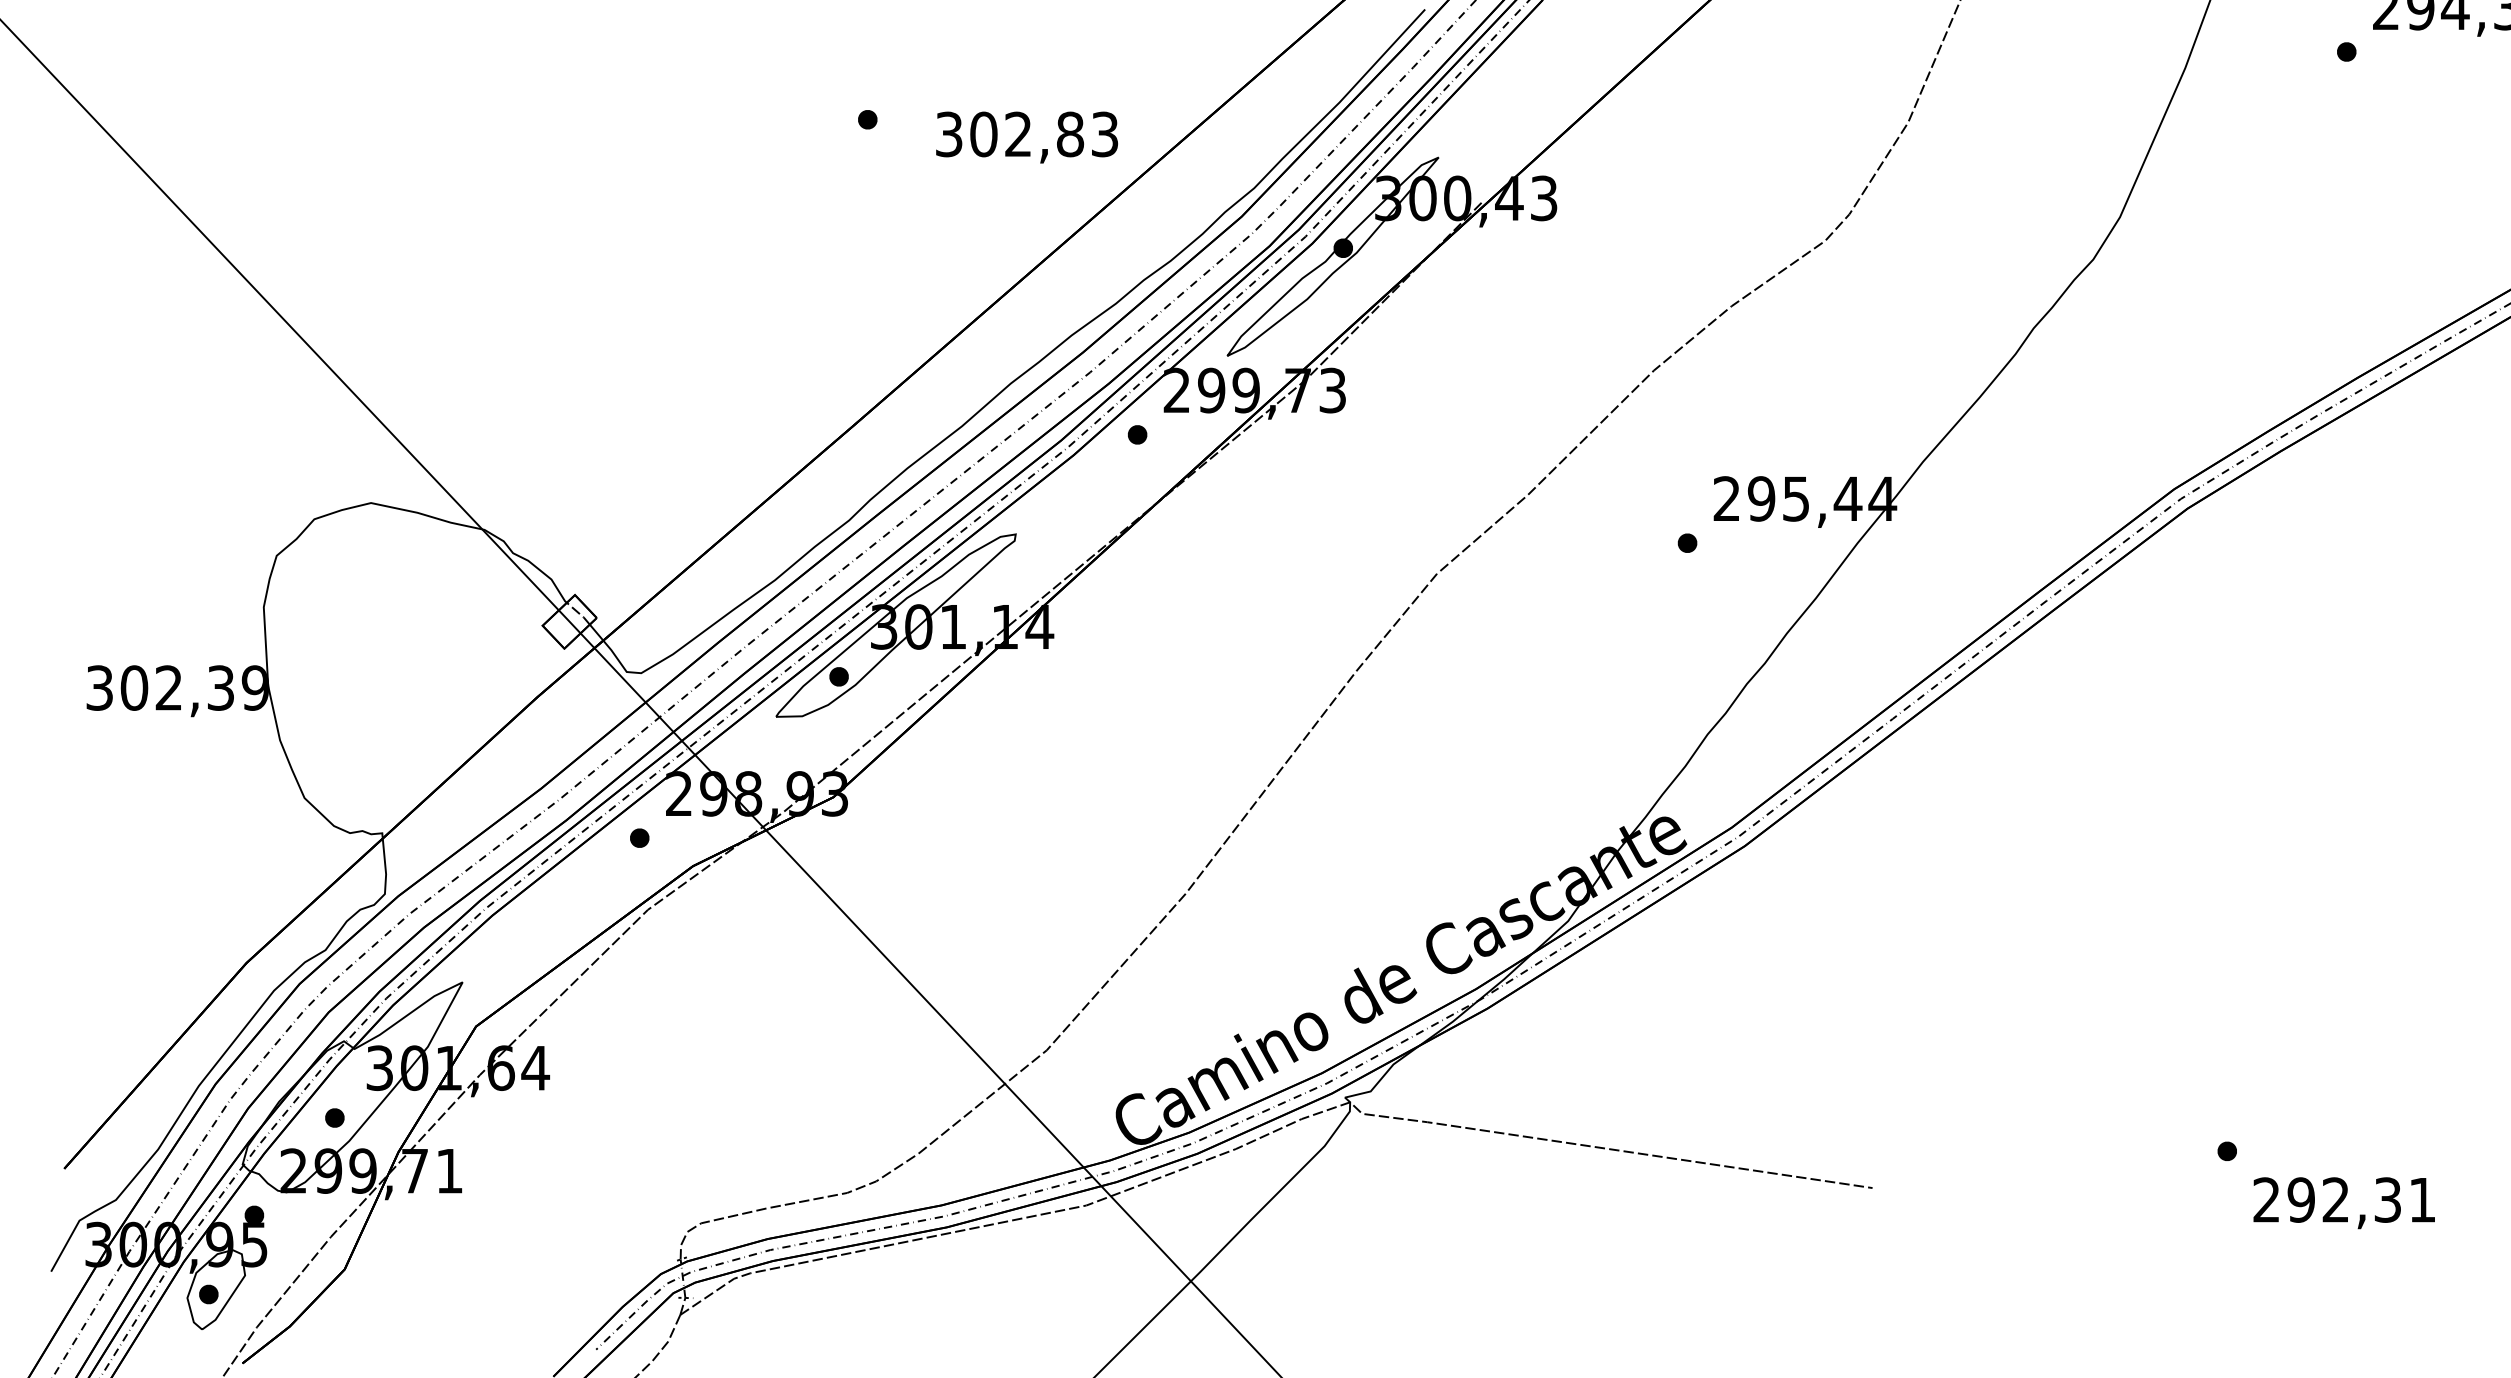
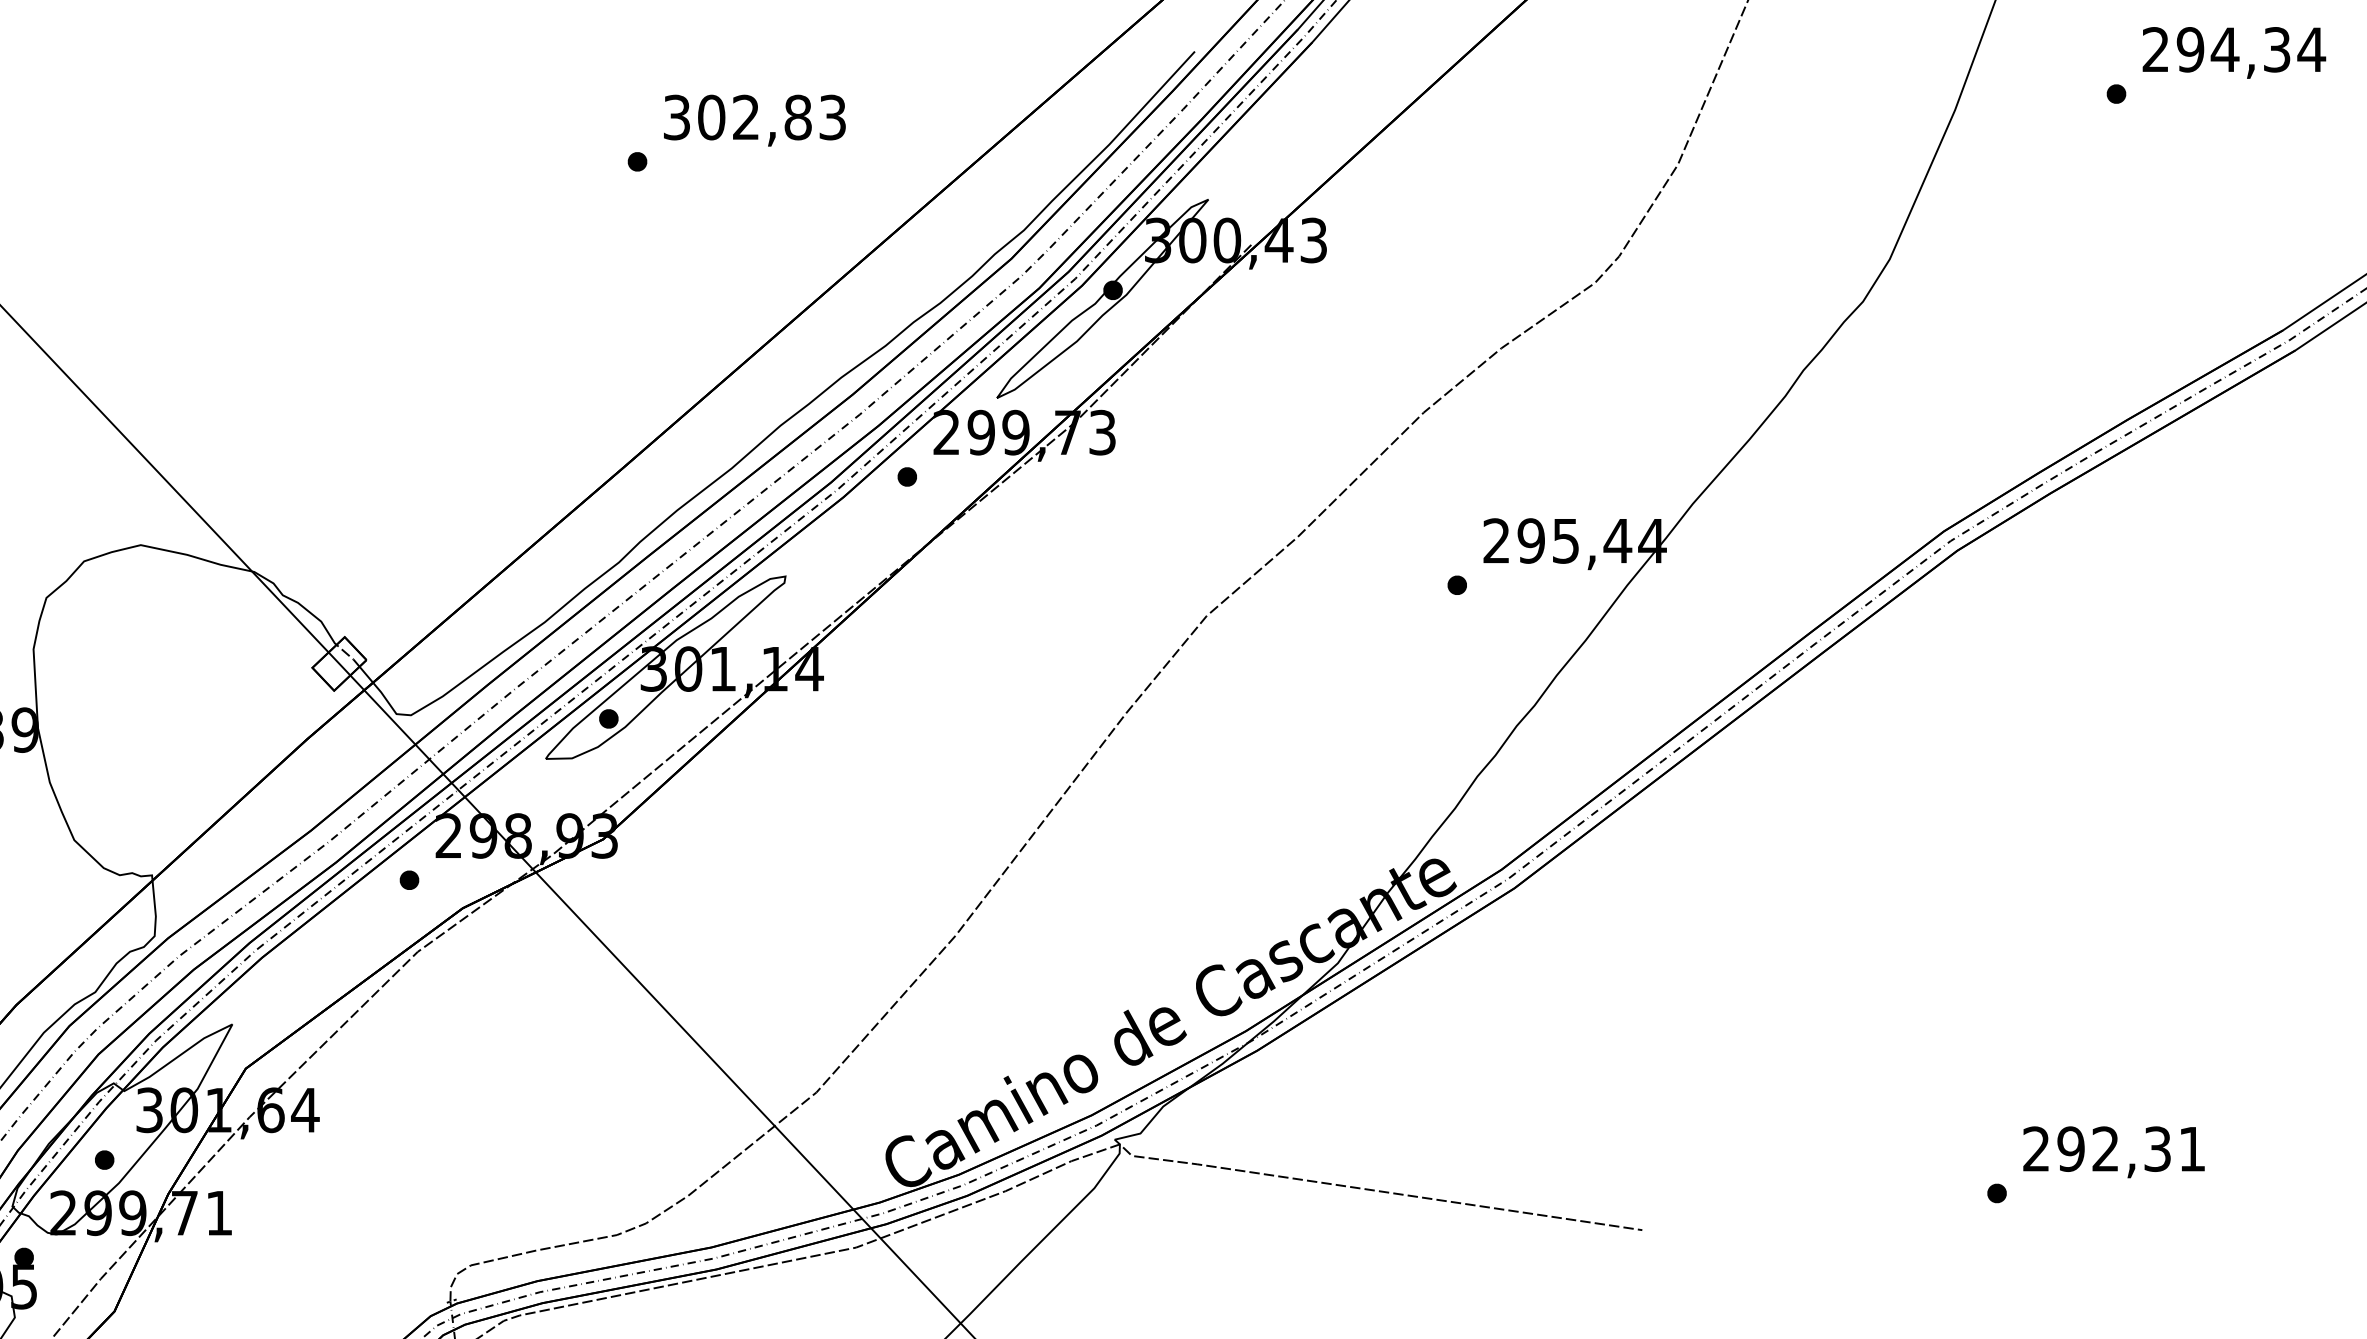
text: (1026, 137) -> (754, 120), moved
text: (2343, 1203) -> (2113, 1152), moved

